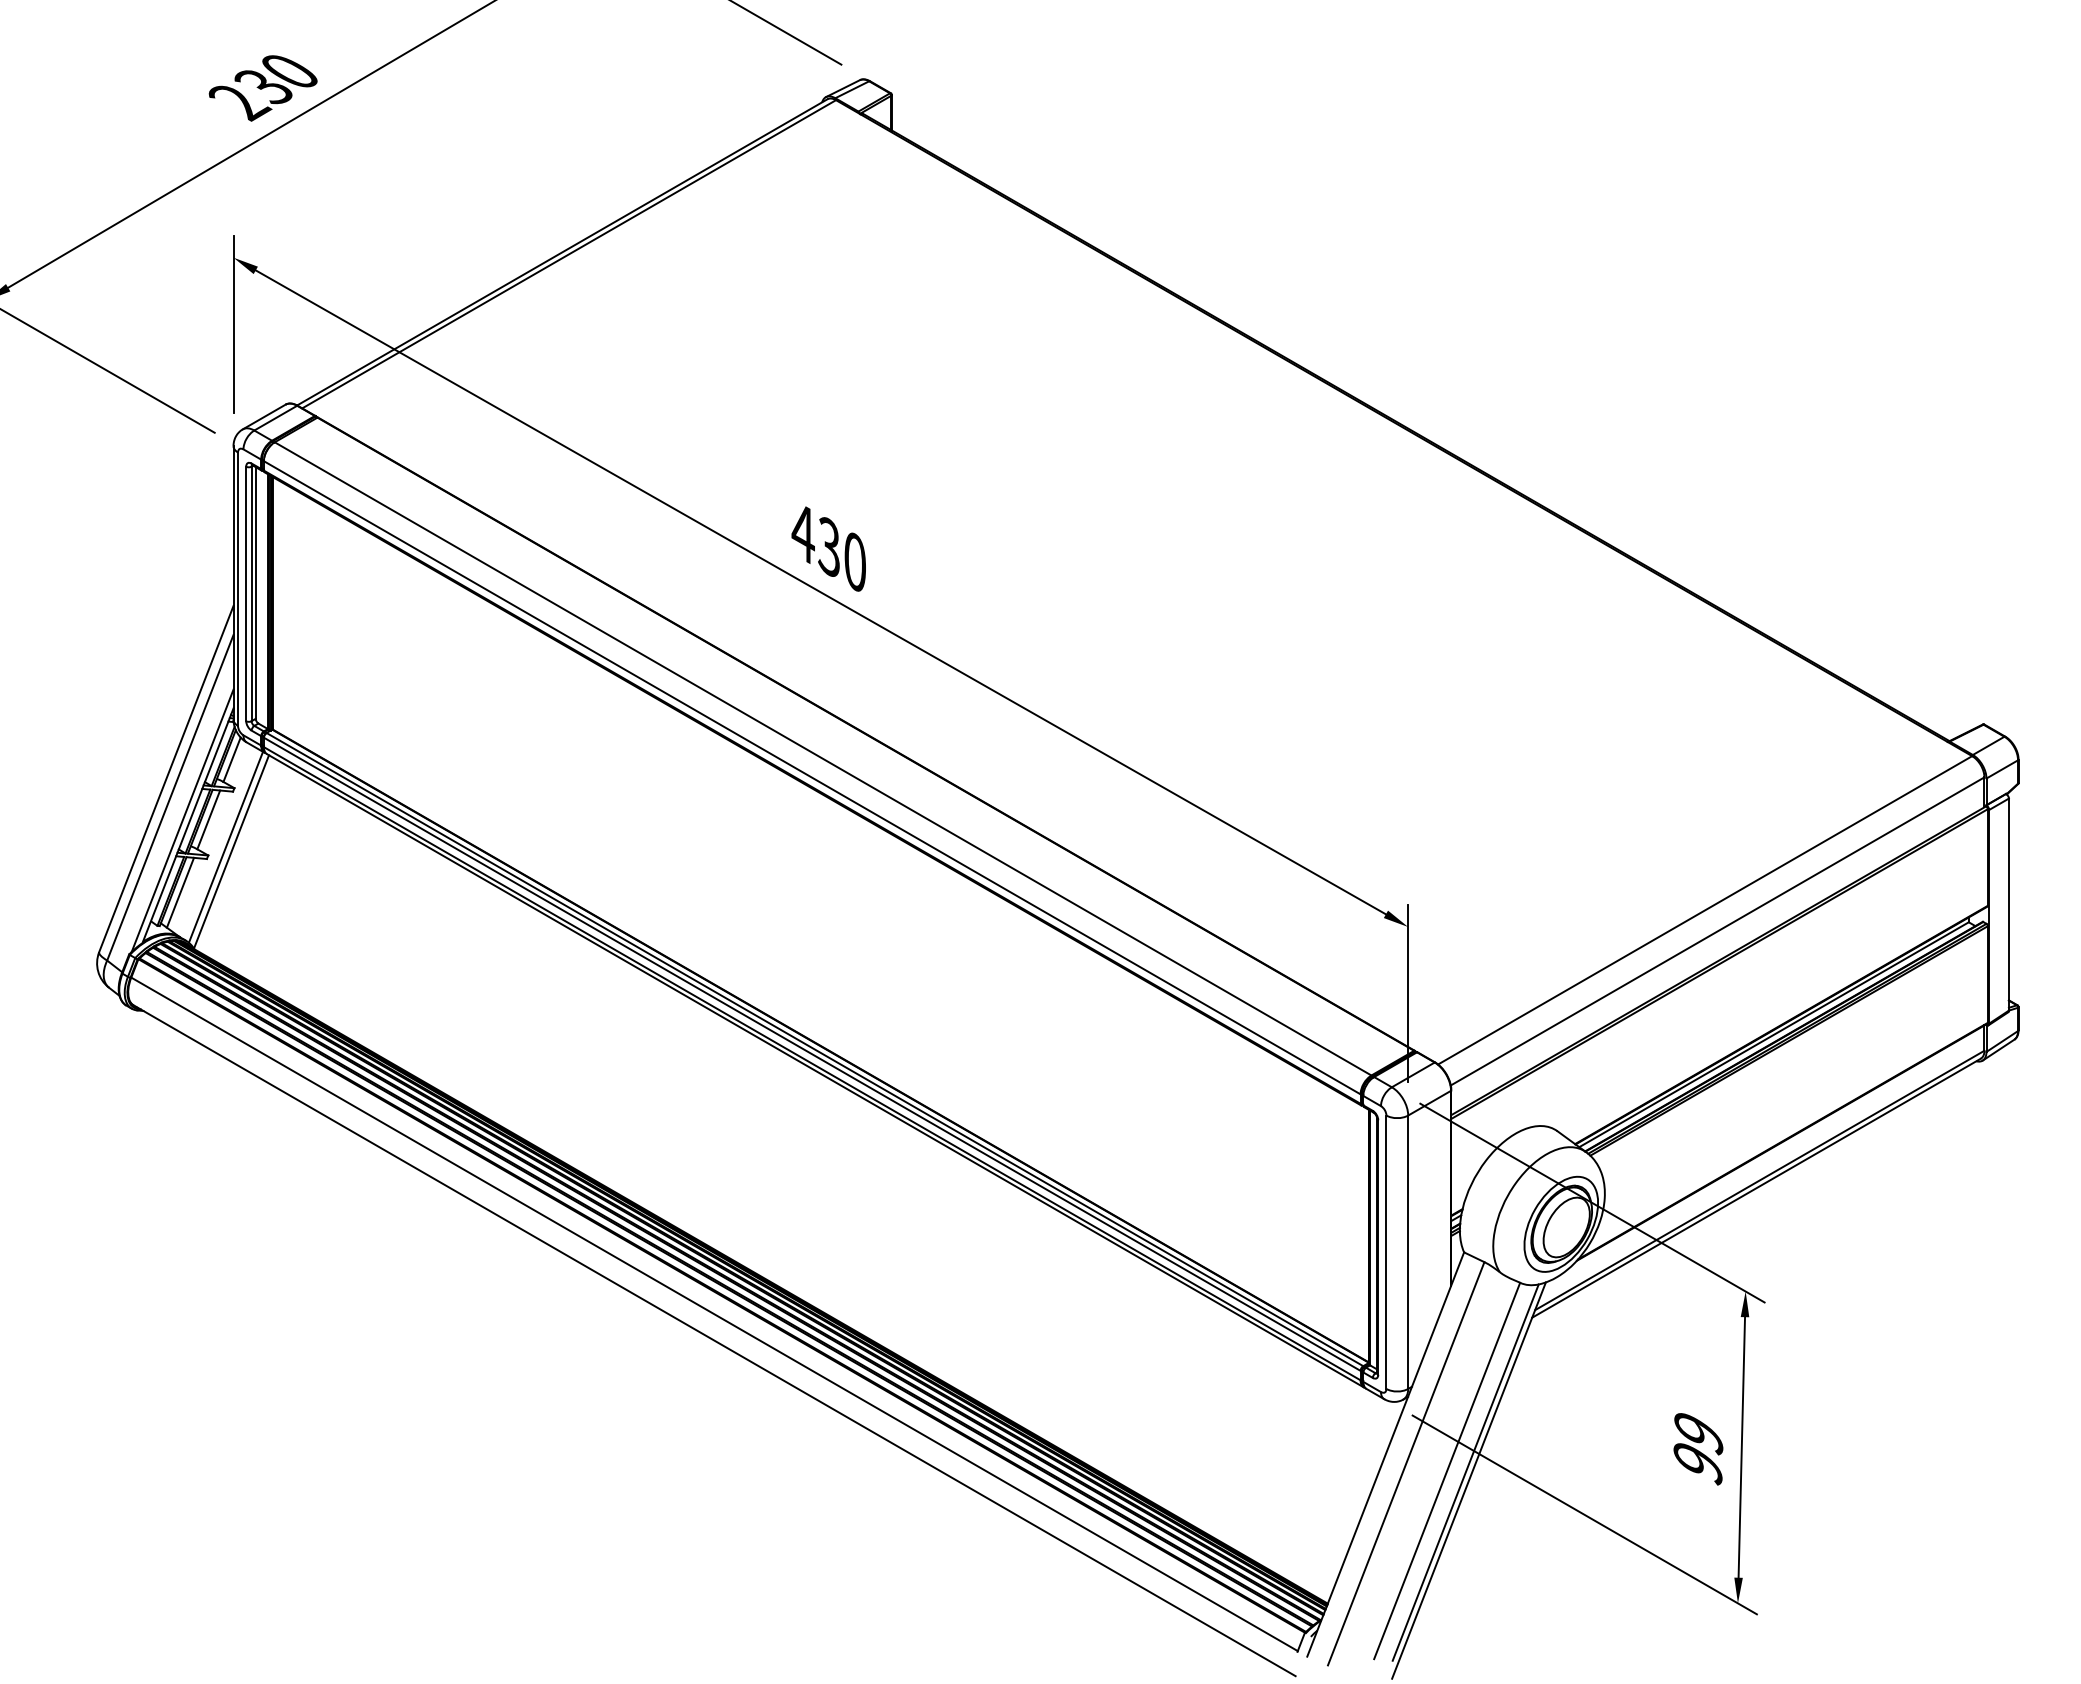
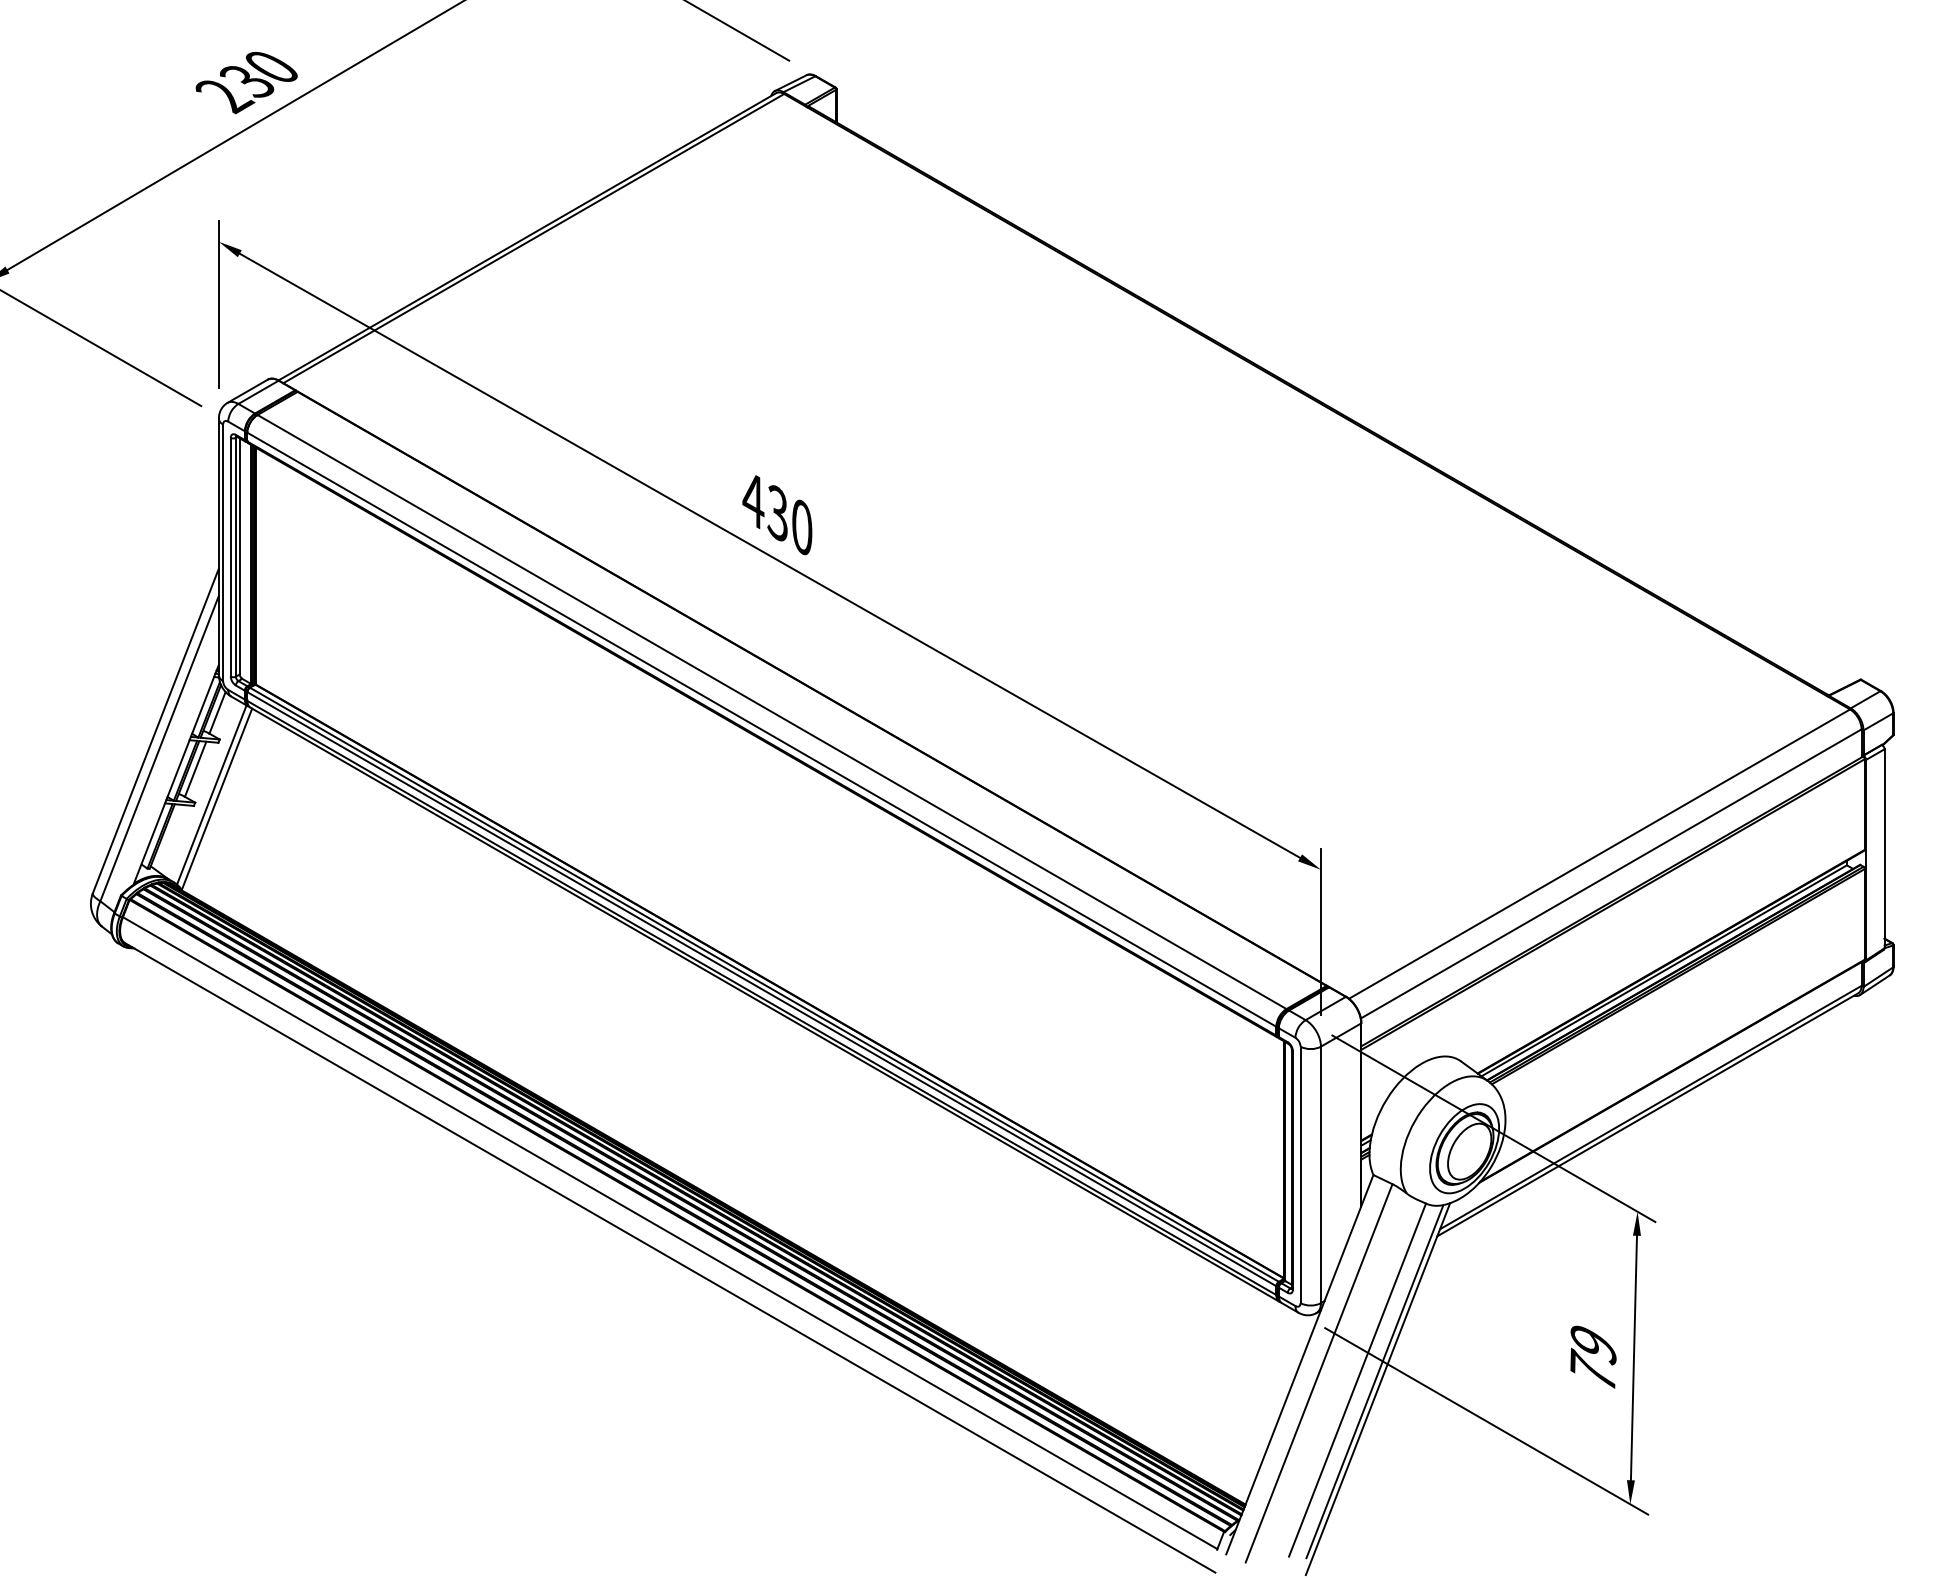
line: (182, 820) -> (171, 769), removed
line: (180, 892) -> (169, 837), removed
text: (1697, 1460) -> (1592, 1370), 99 -> 79

